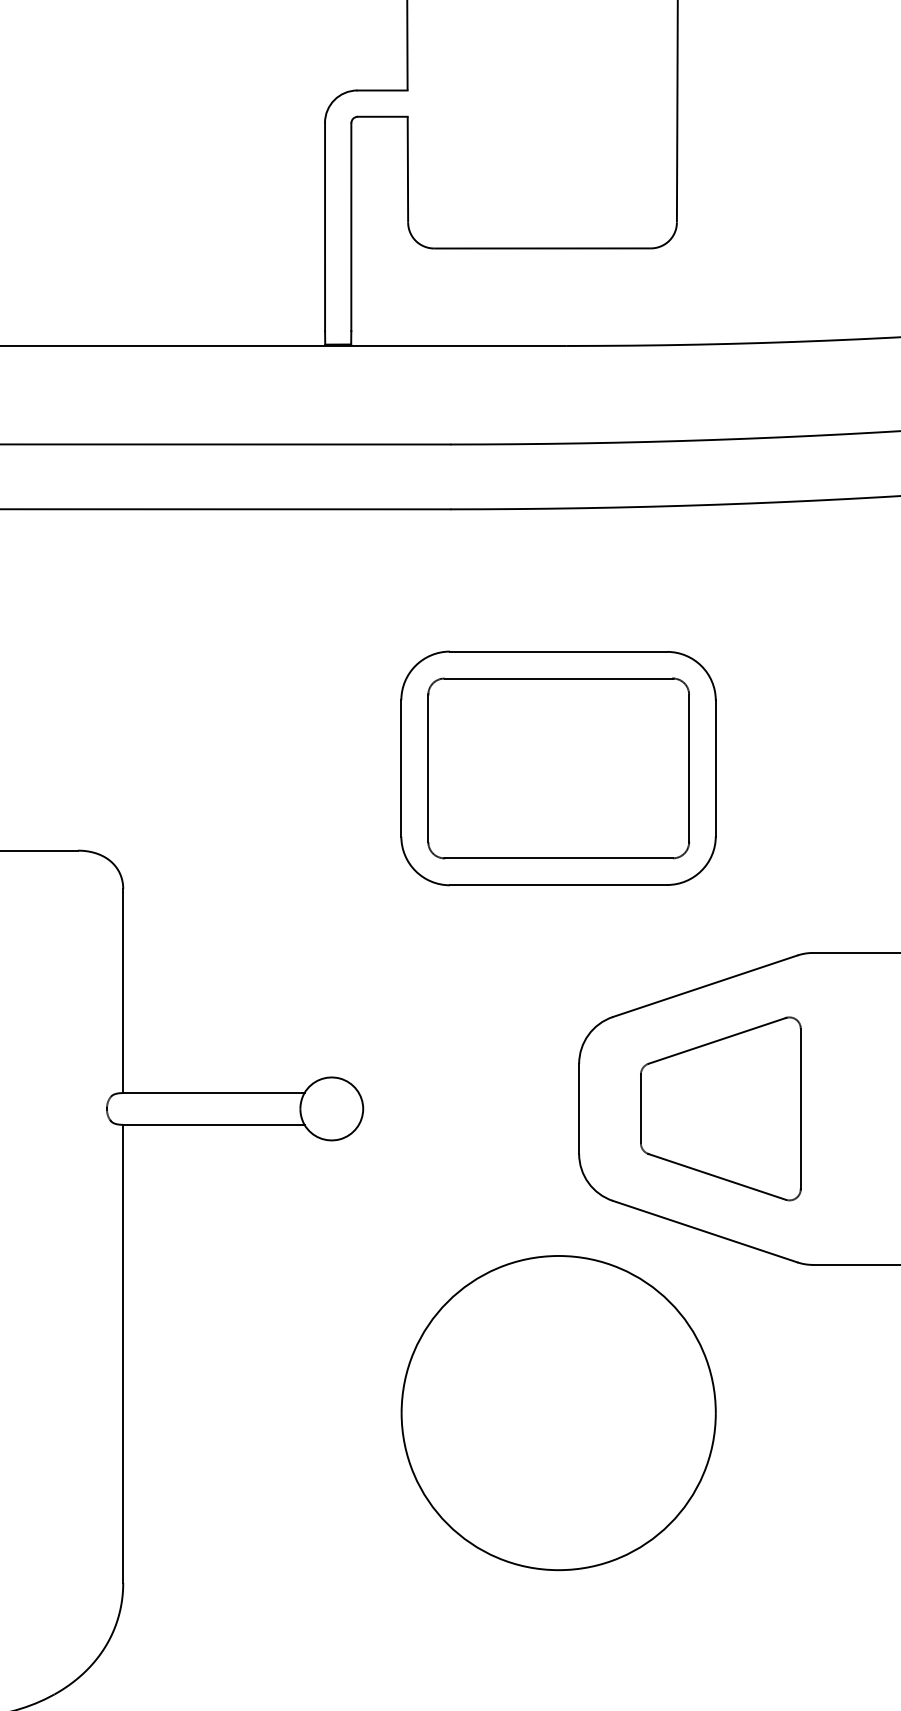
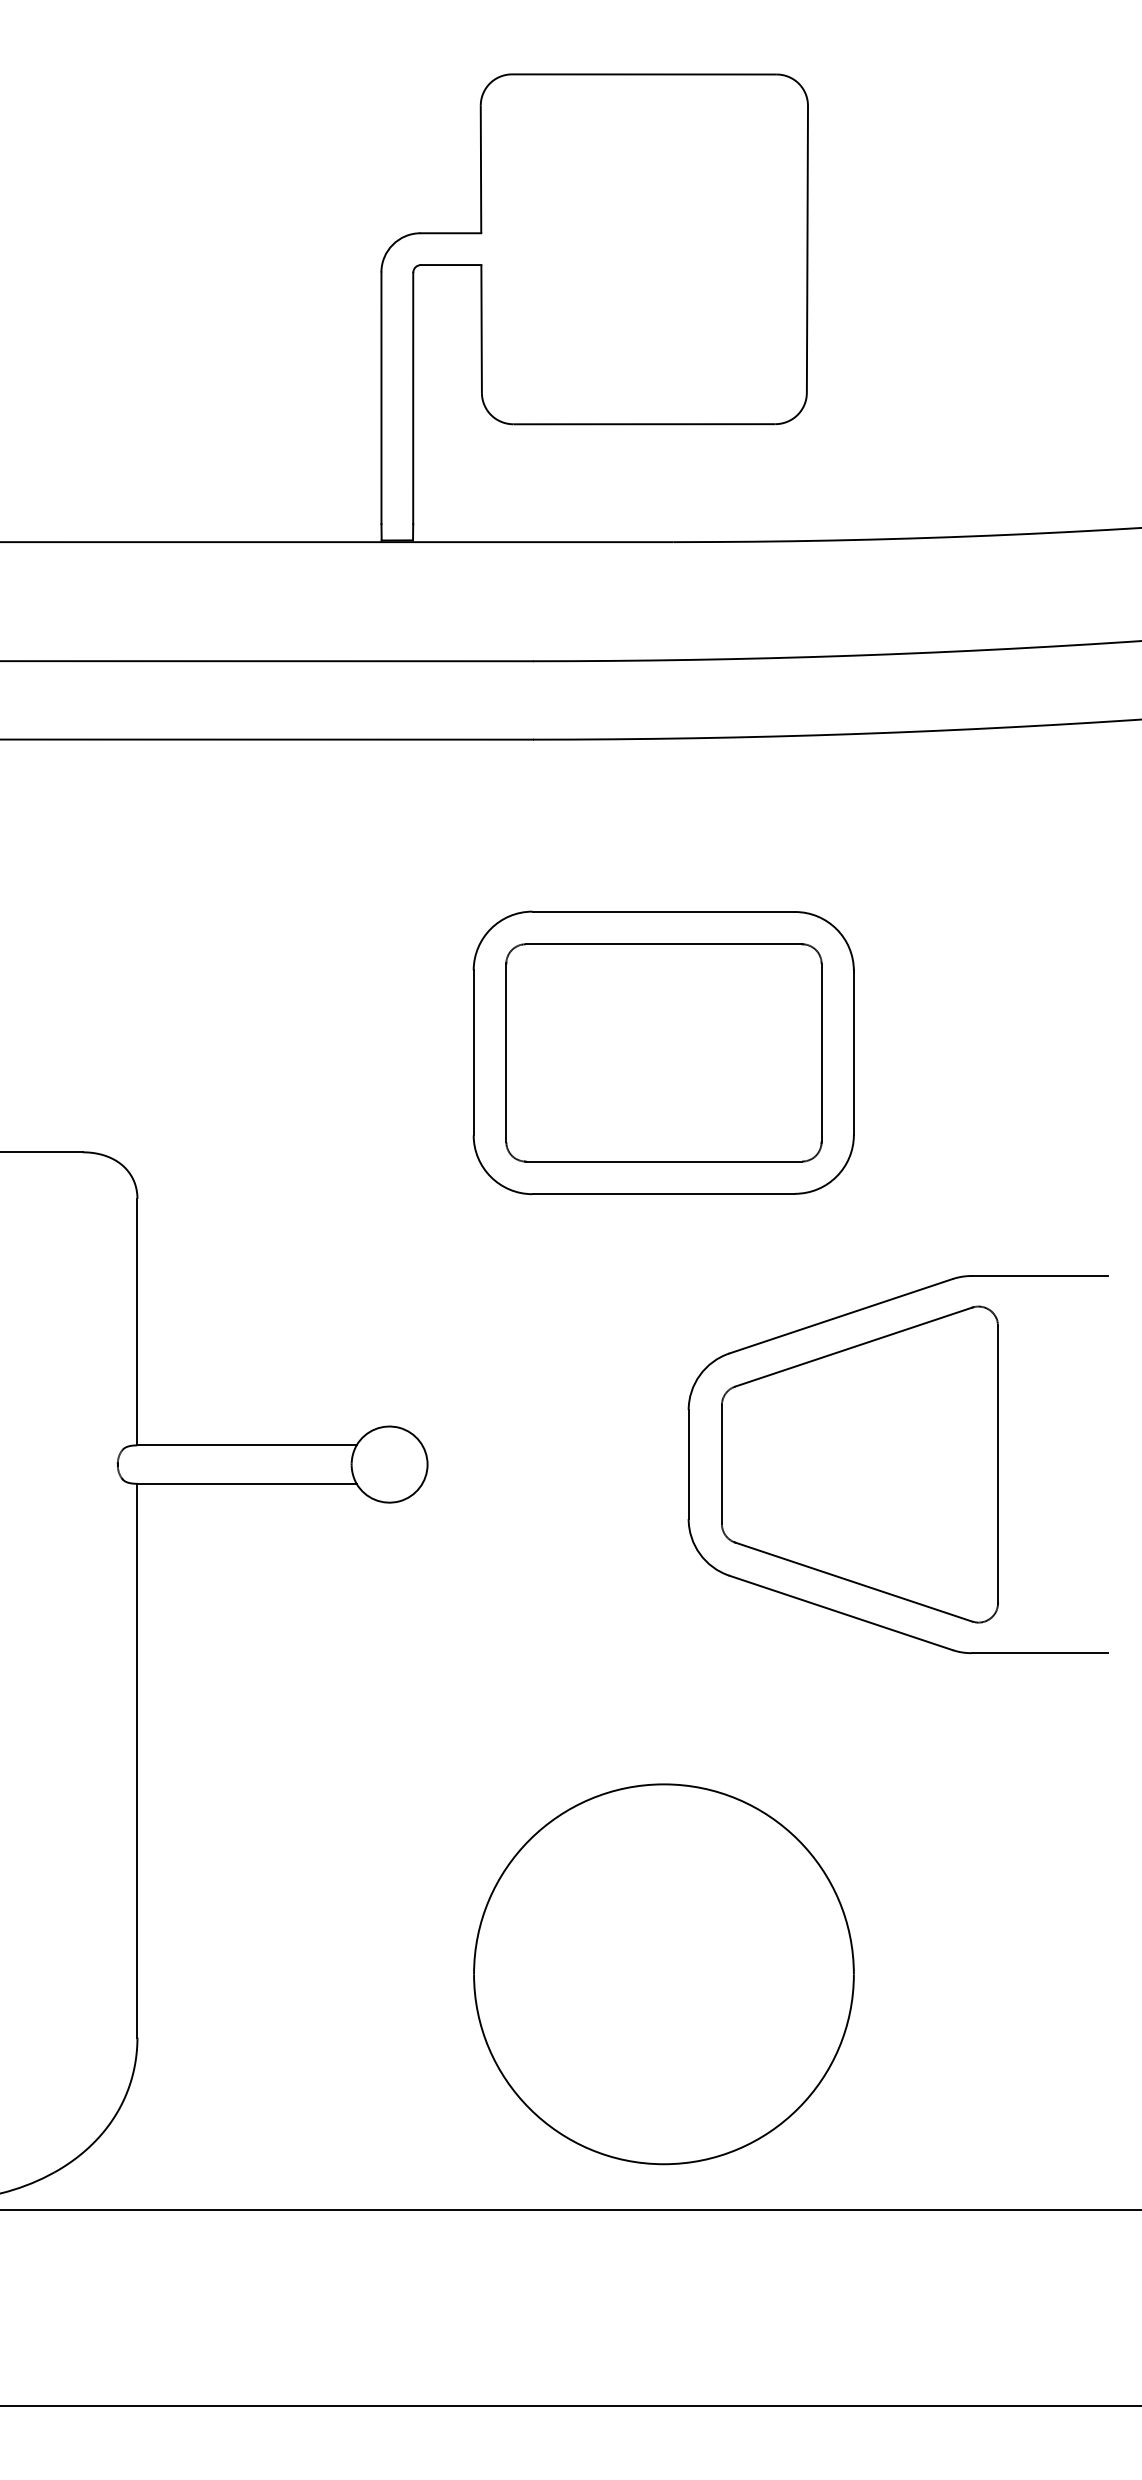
part: (720, 1108) -> (859, 1464), size x1.43
part: (558, 1413) -> (663, 1974), moved

